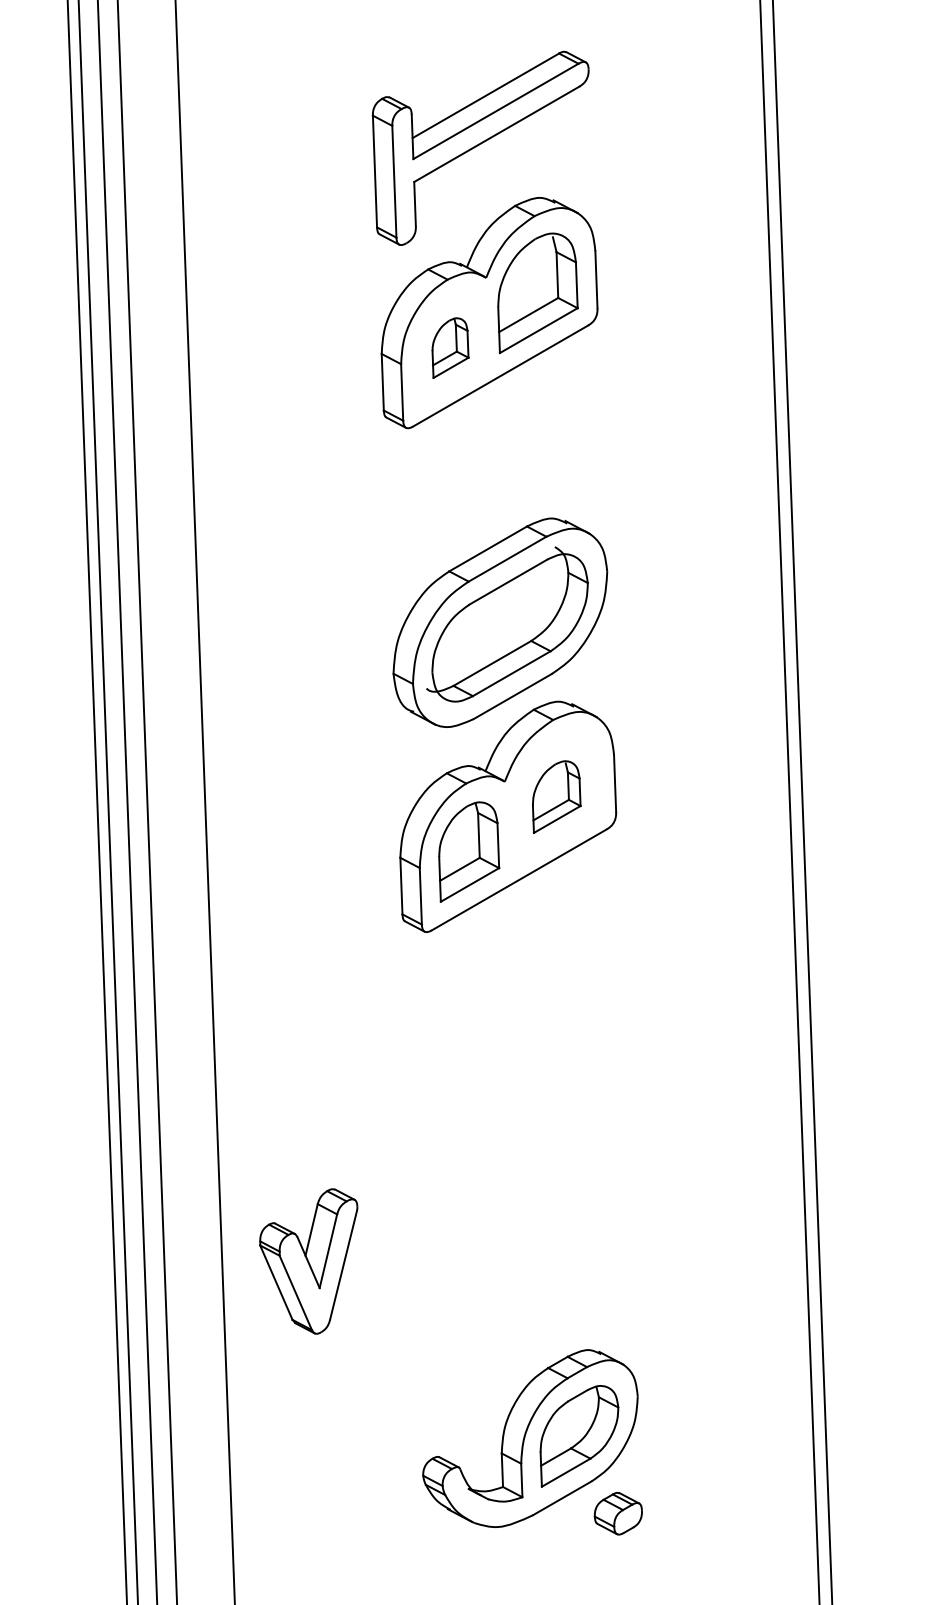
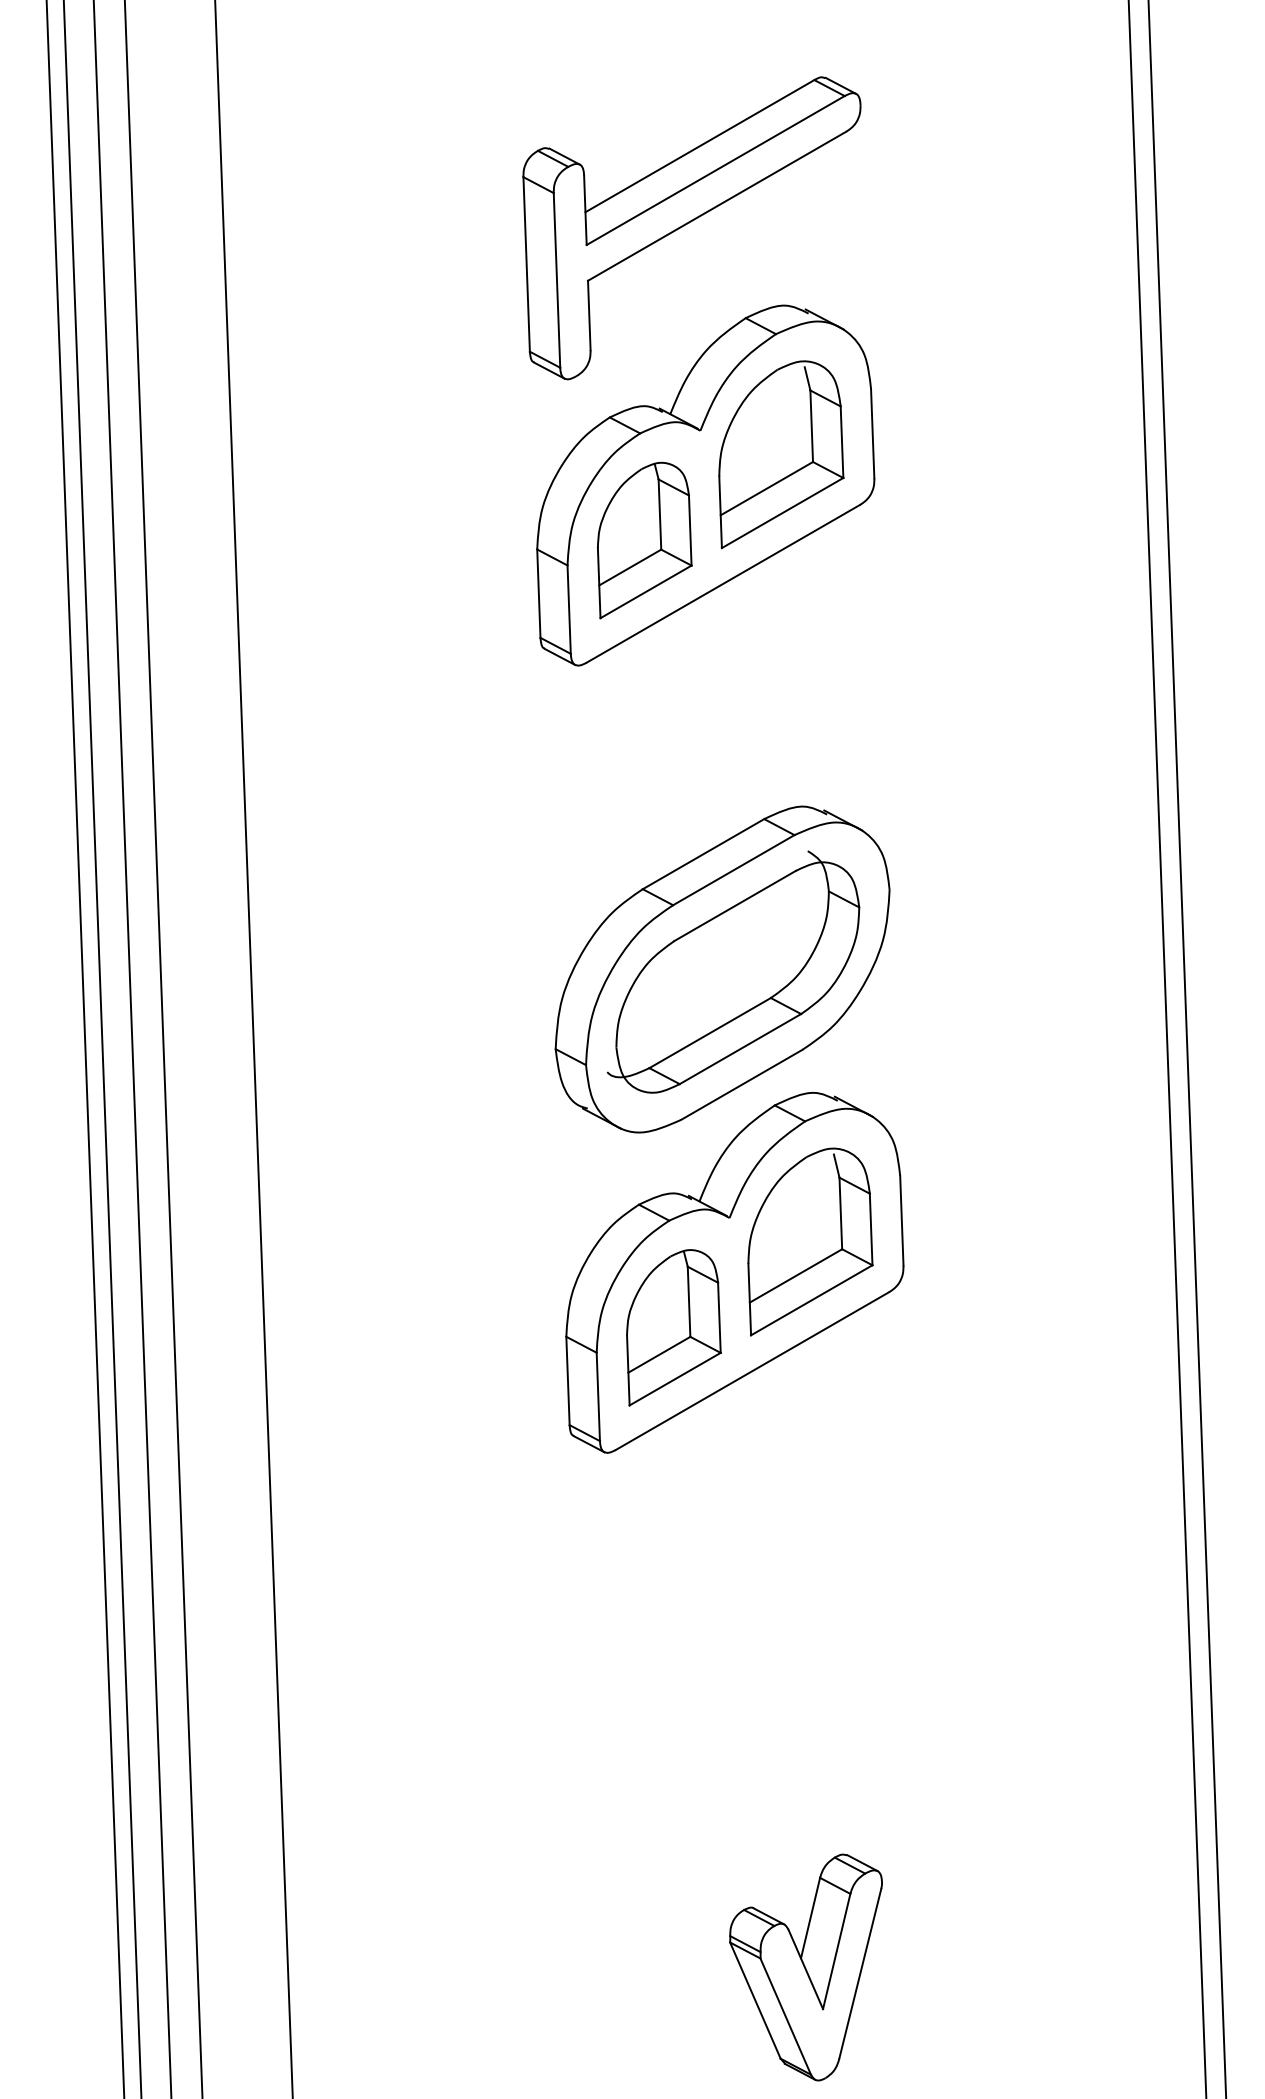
part: (450, 347) -> (644, 539), size x1.67
part: (556, 796) -> (810, 1240), size x1.67
part: (308, 1261) -> (805, 1967), moved

